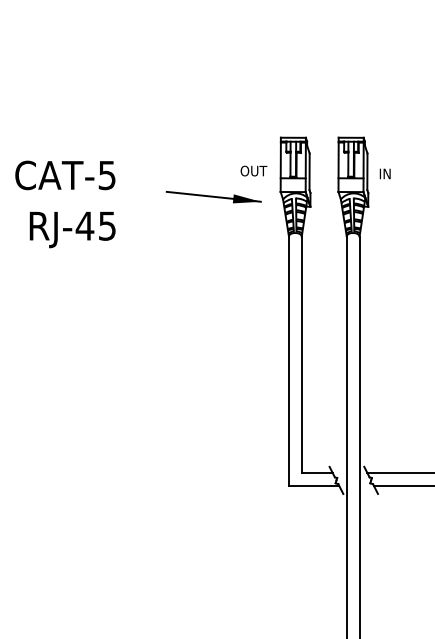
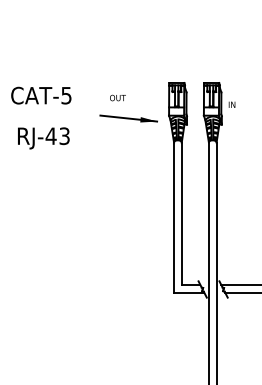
text: (253, 170) -> (117, 97), moved
text: (65, 175) -> (41, 95), moved
text: (107, 224) -> (64, 135), RJ-45 -> RJ-43

